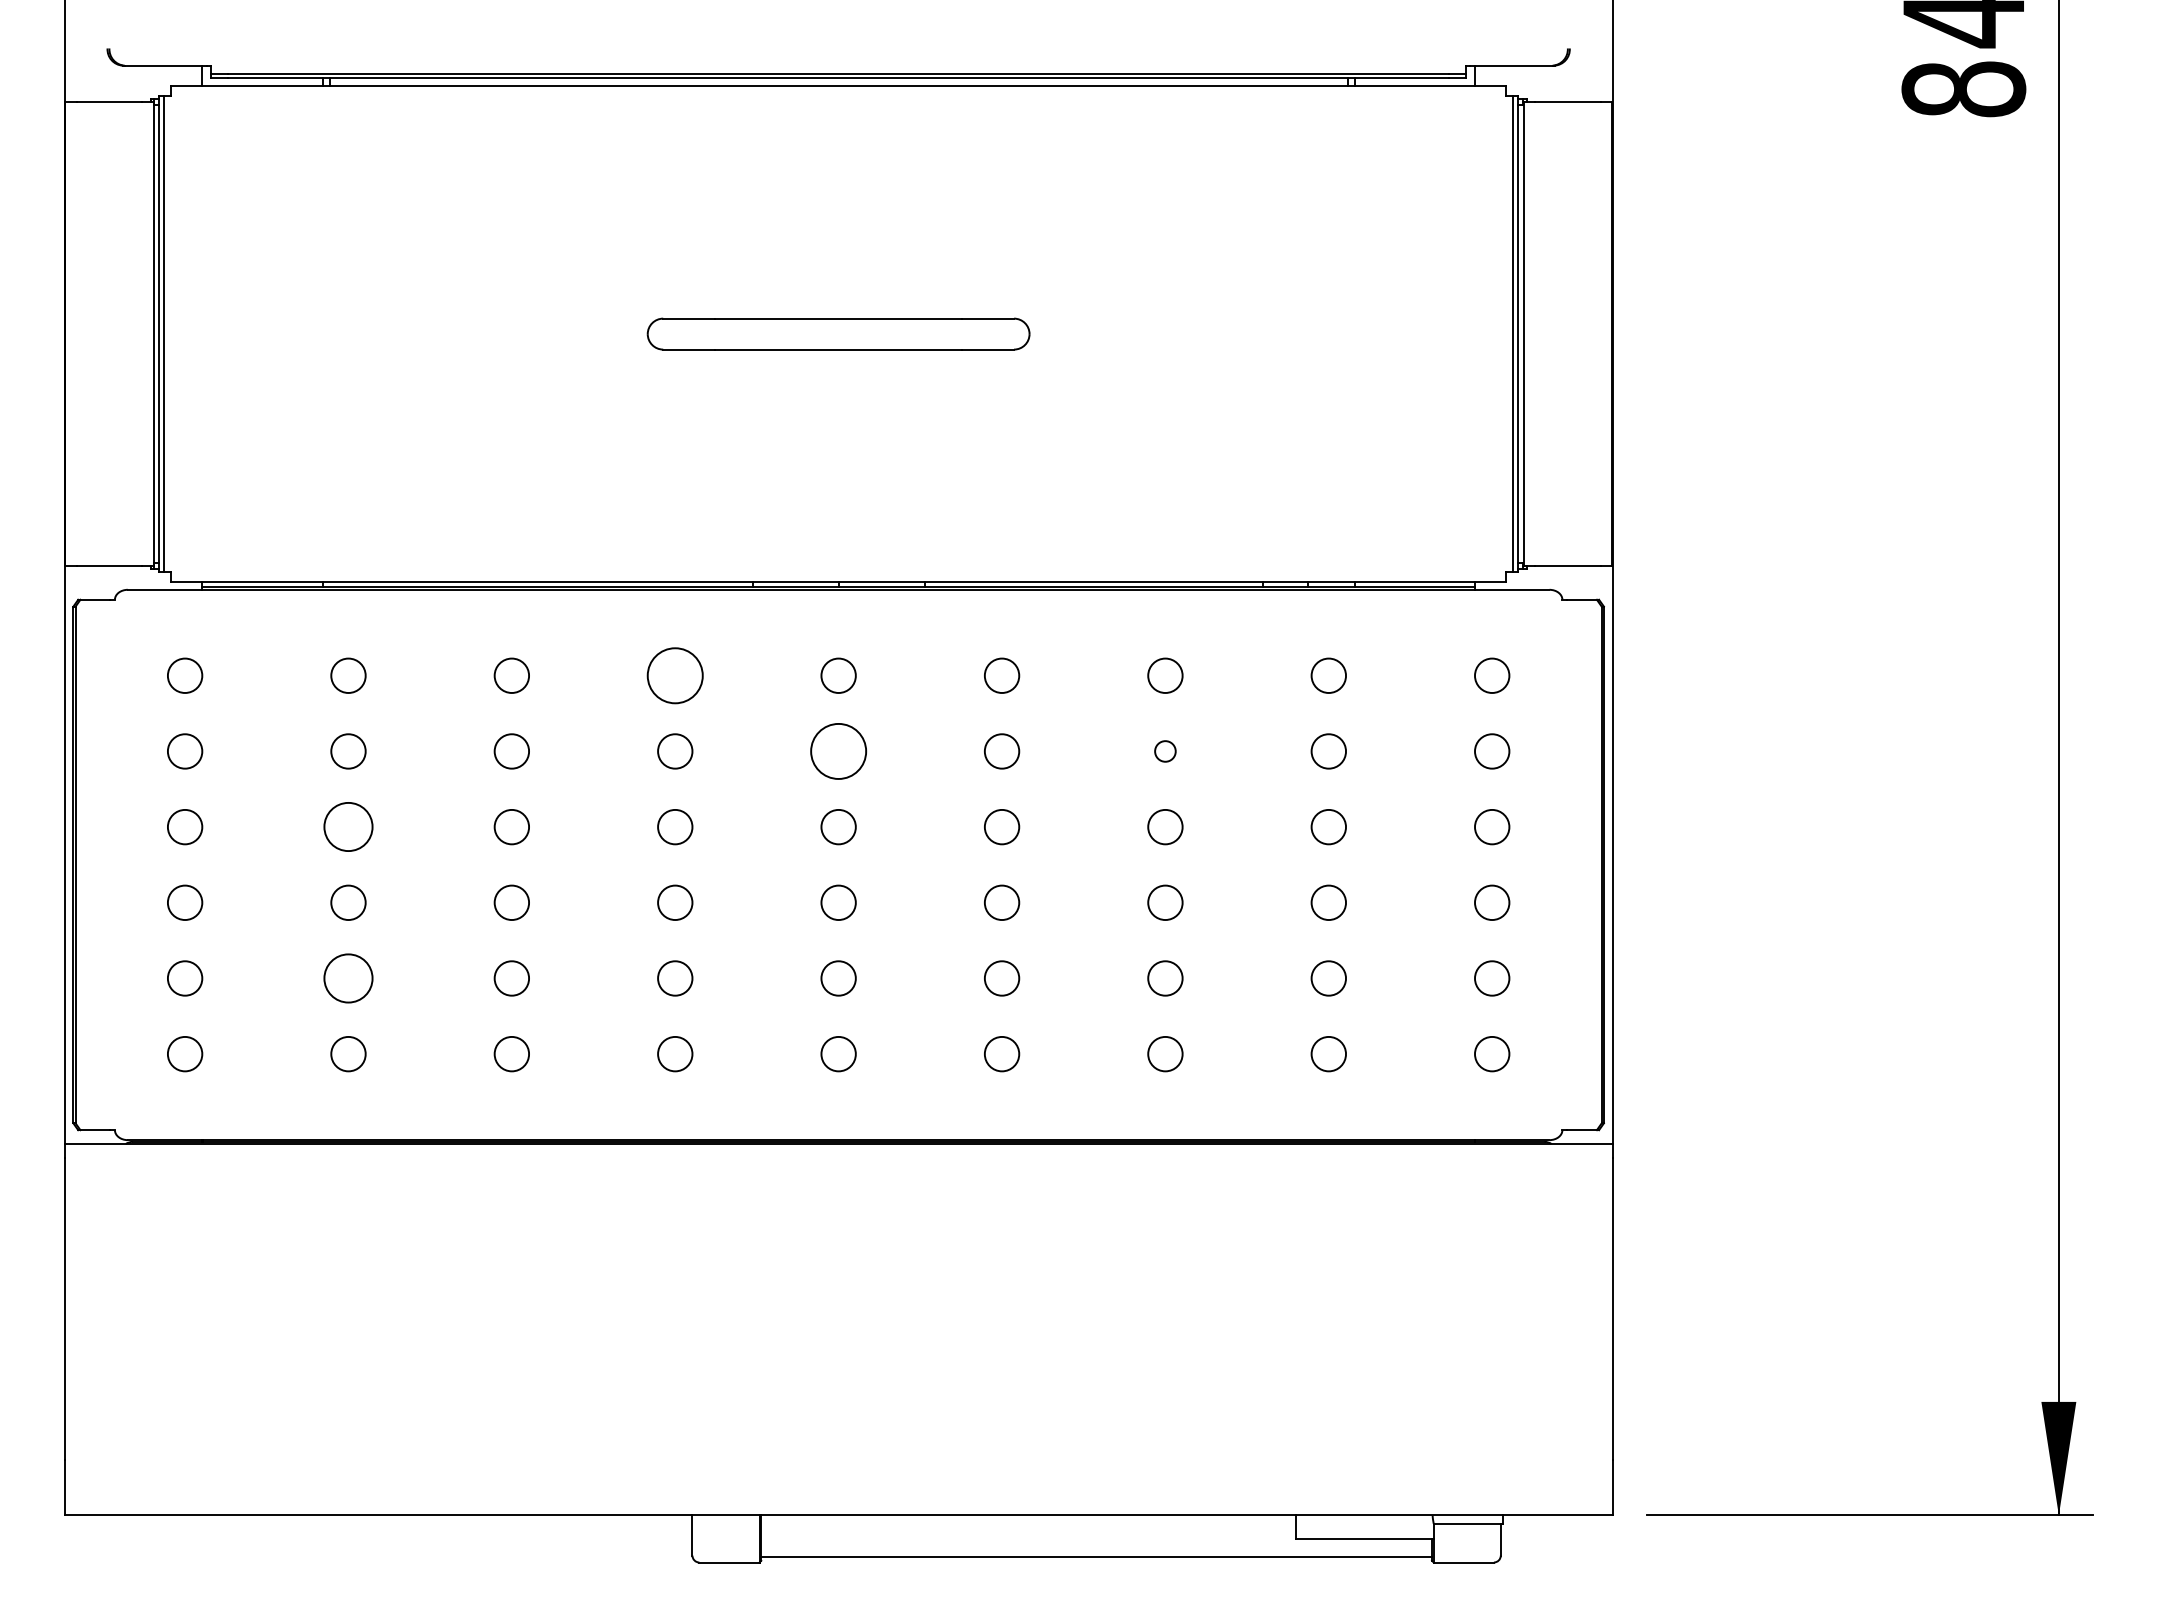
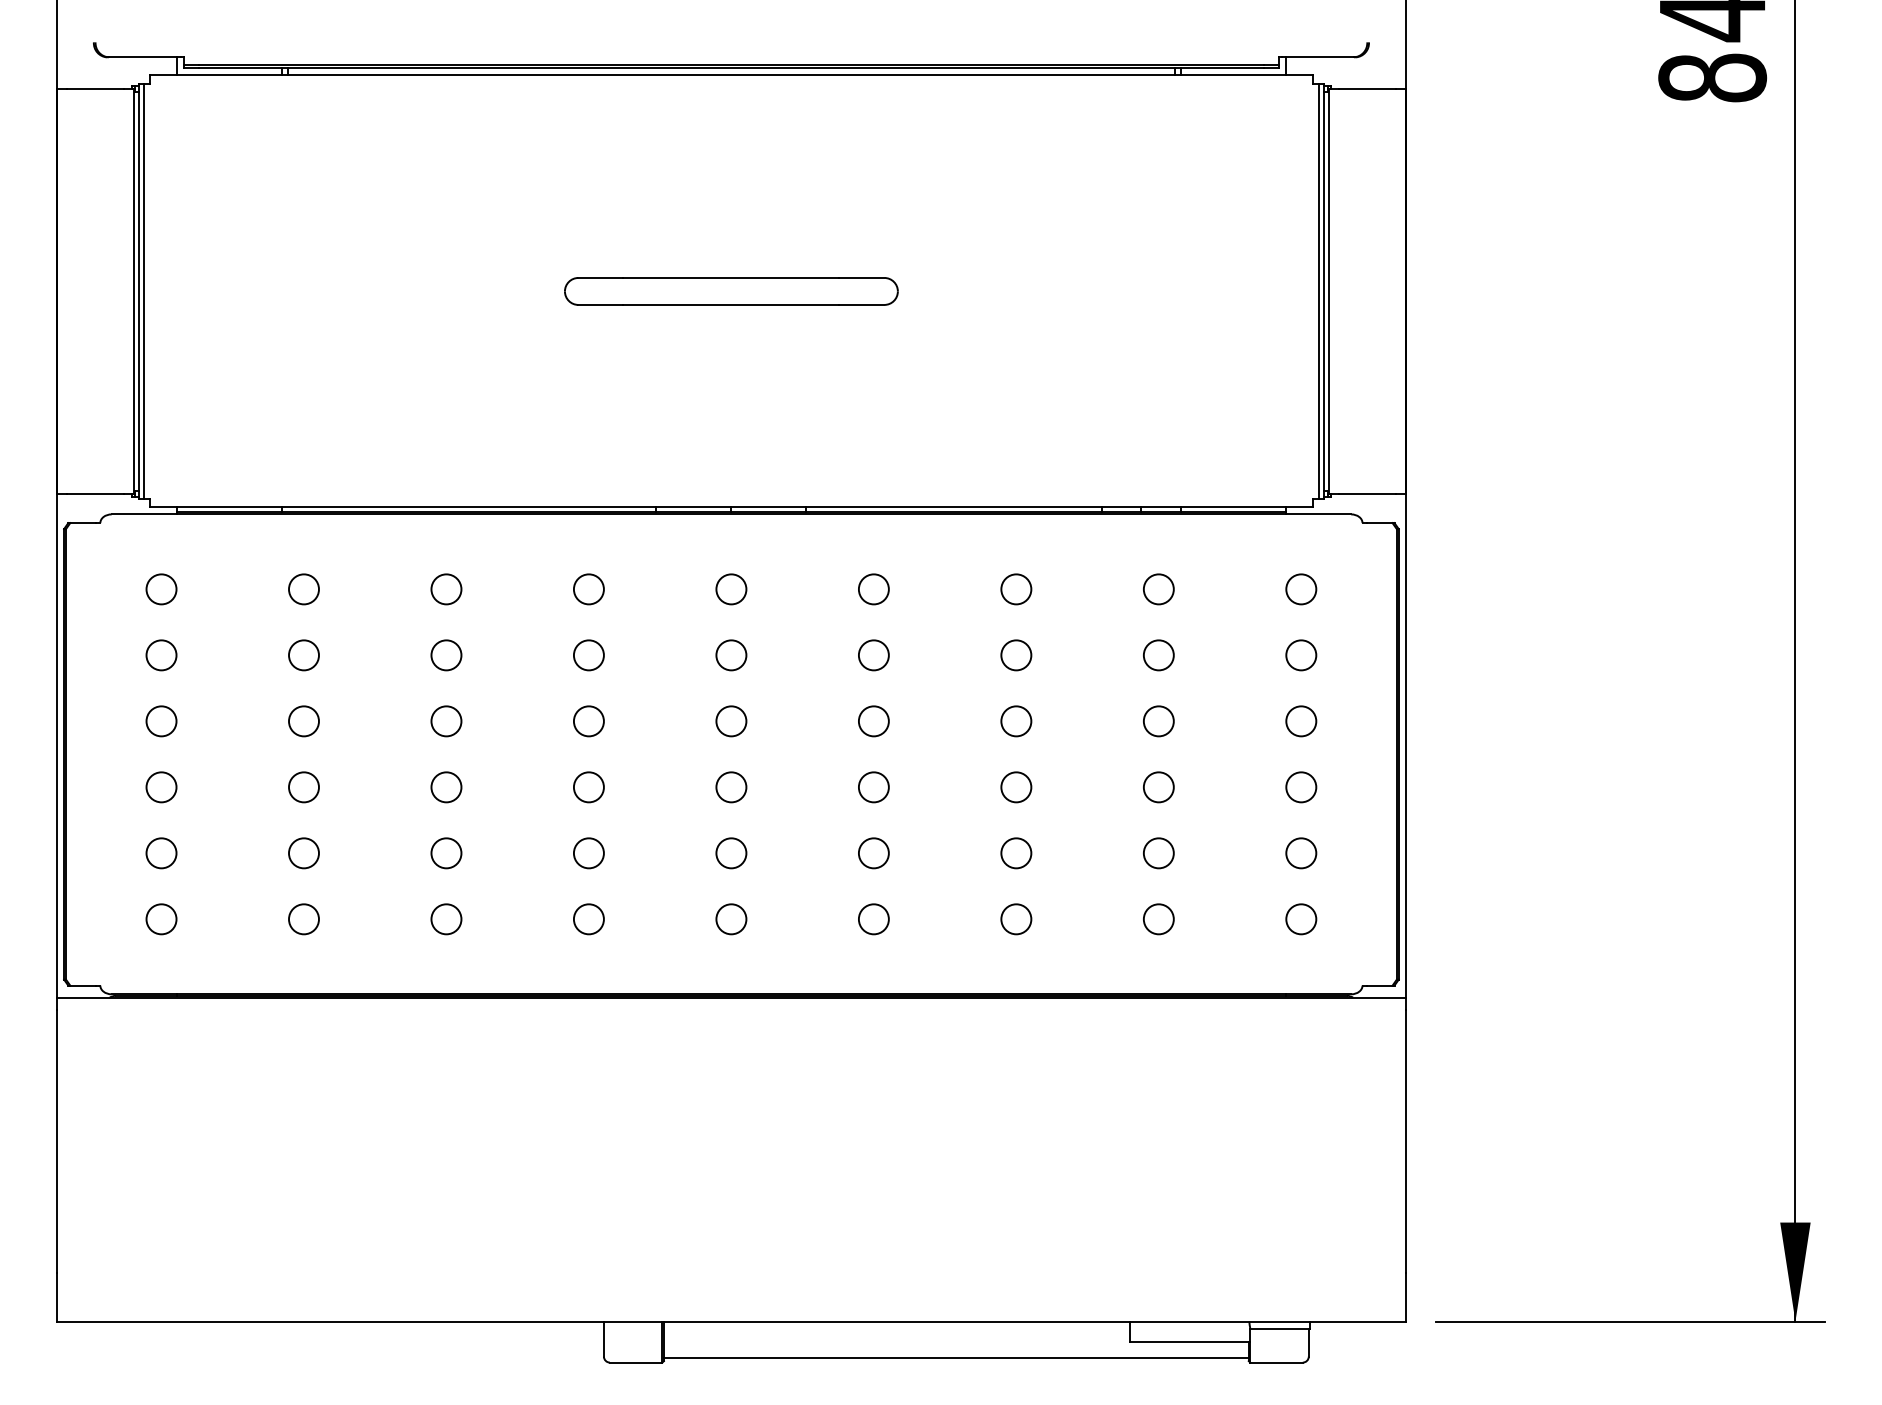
circle: (675, 675) -> (589, 589), size x0.62
circle: (838, 751) -> (731, 655), size x0.62
circle: (1165, 751) -> (1016, 655), size x1.67
circle: (348, 827) -> (304, 721), size x0.71
circle: (348, 978) -> (304, 853), size x0.71

